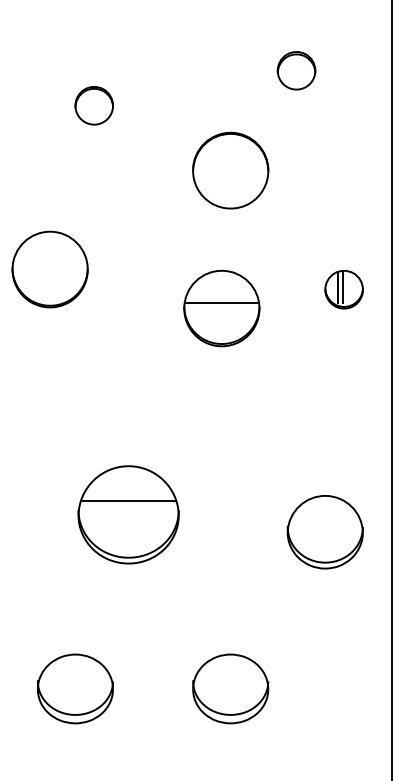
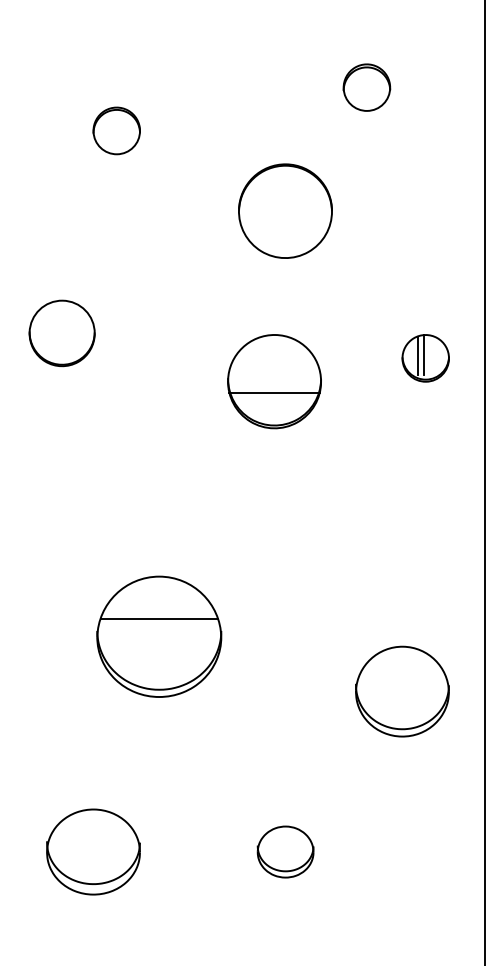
part: (49, 269) -> (61, 333), size x0.7
line: (221, 302) -> (274, 392), moved
part: (324, 532) -> (401, 691), moved
part: (230, 688) -> (285, 851), size x0.6

